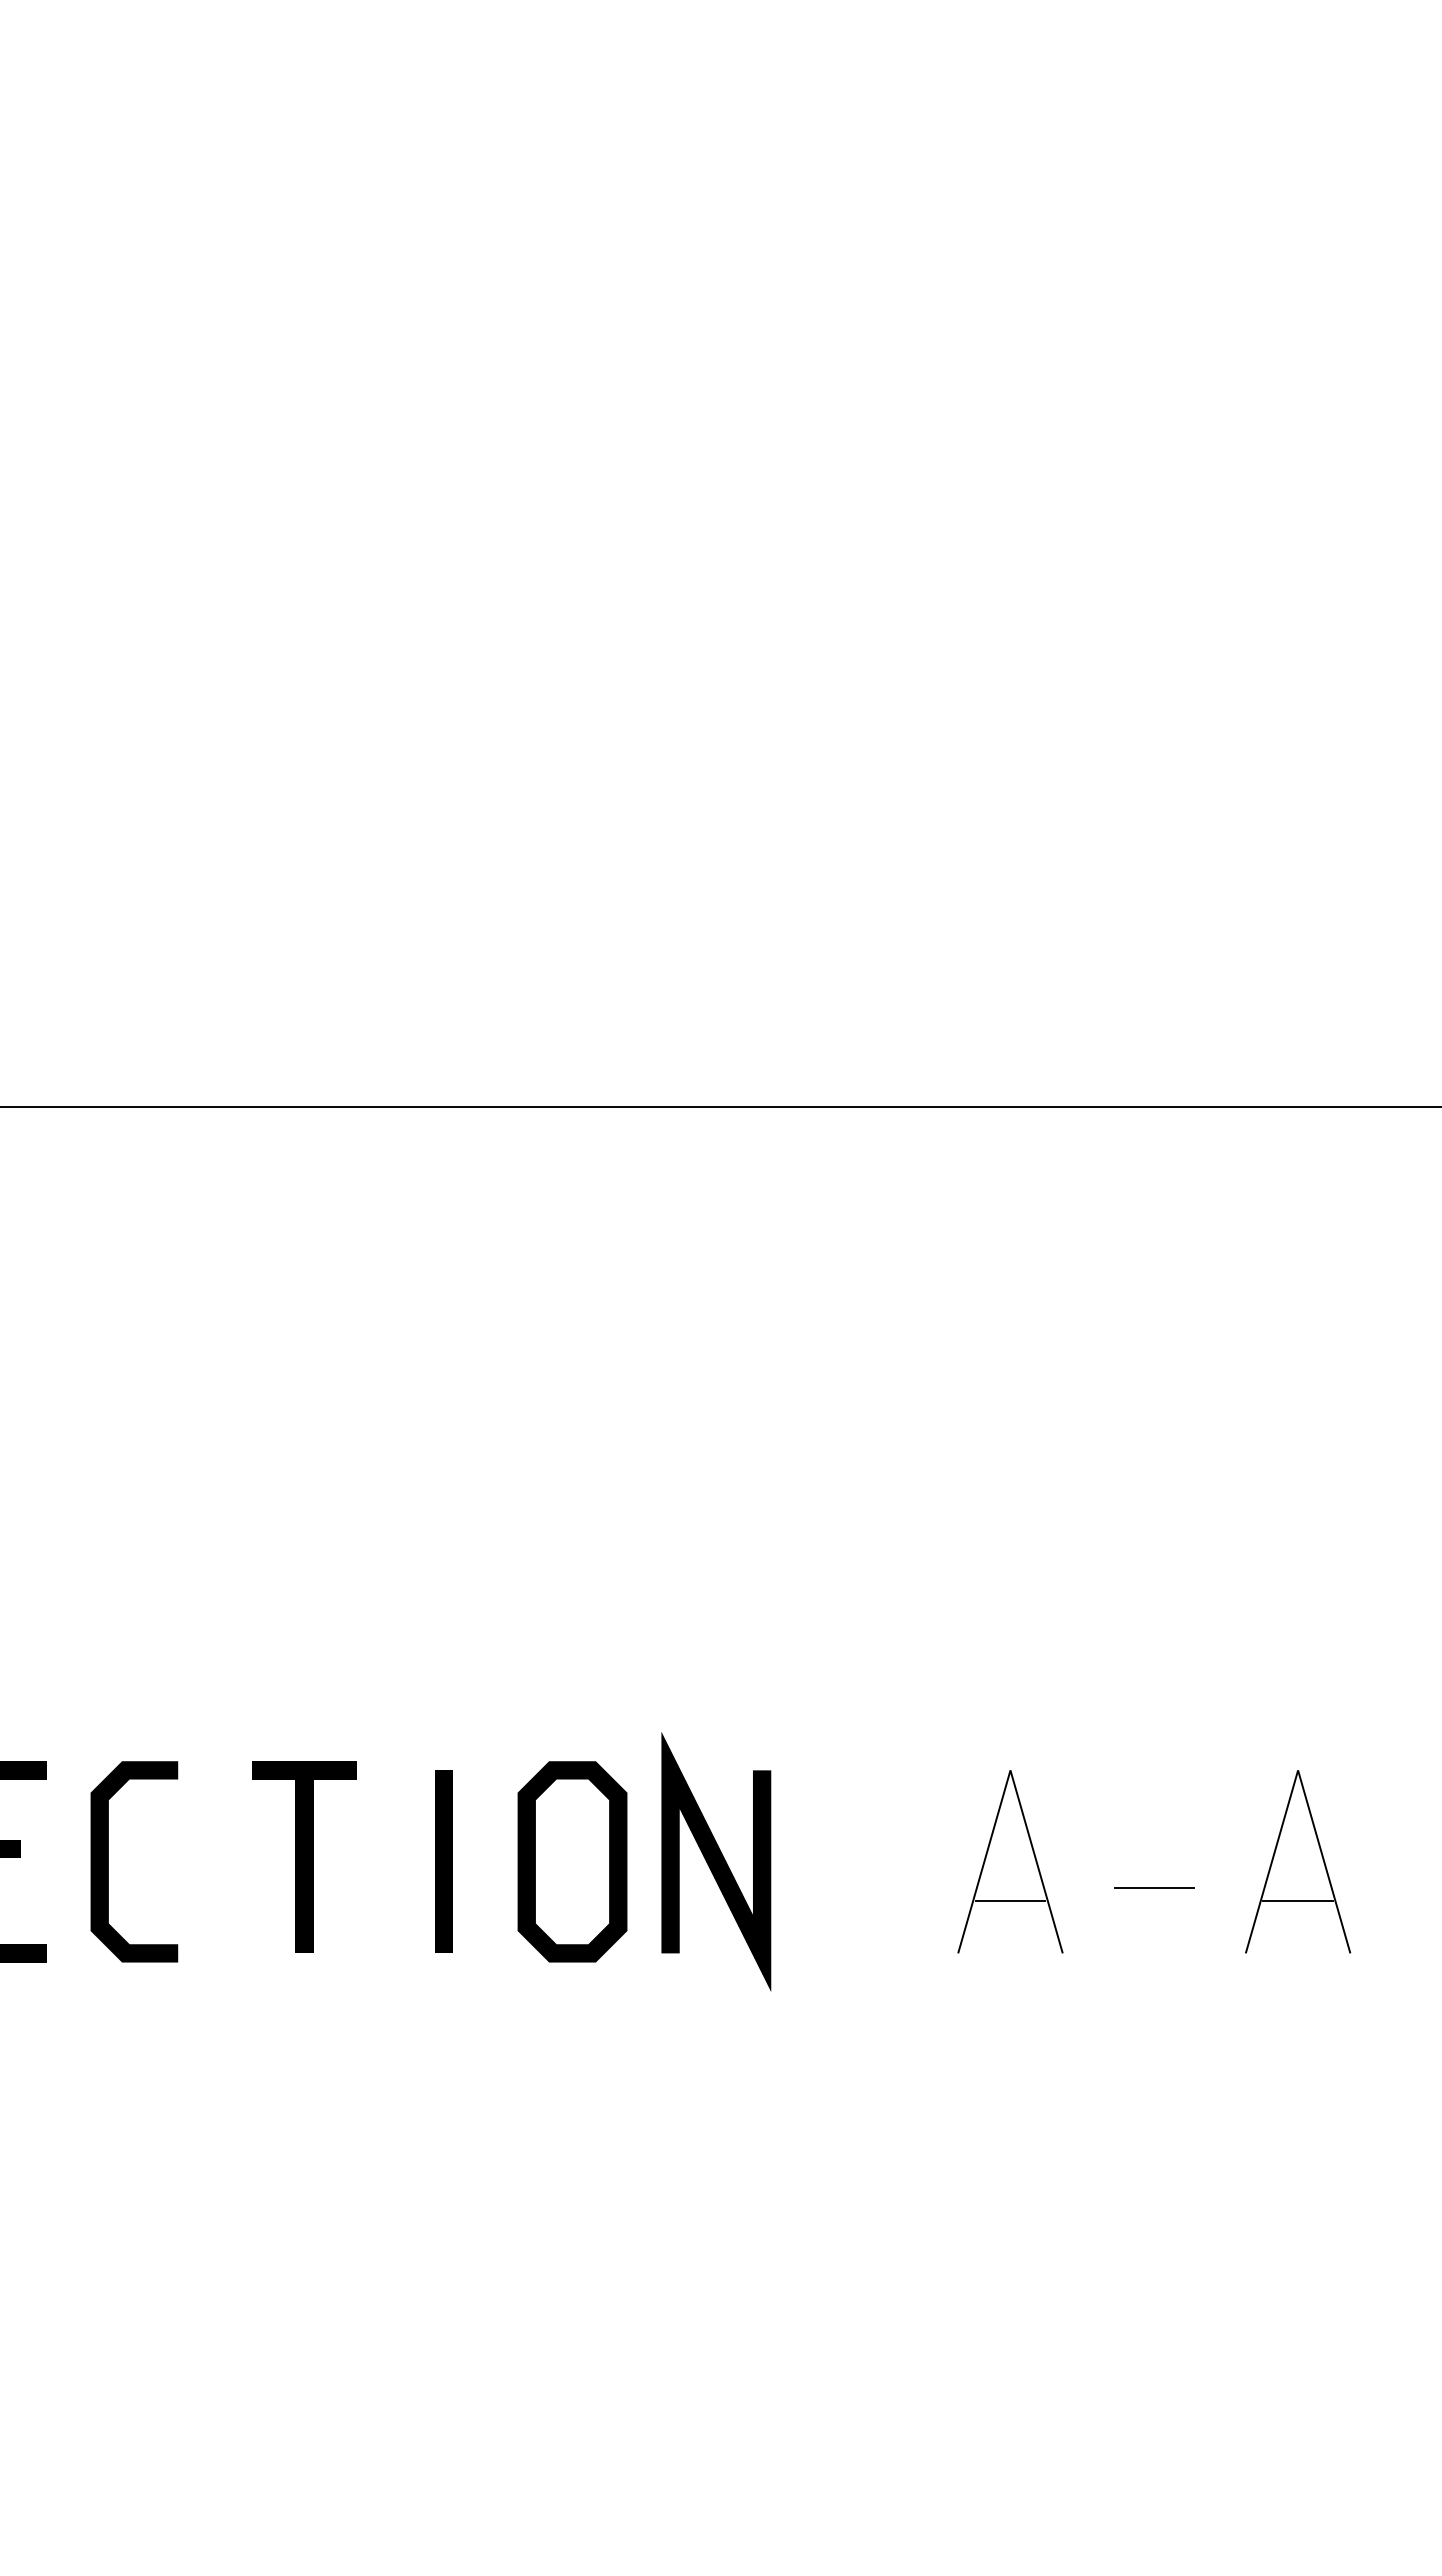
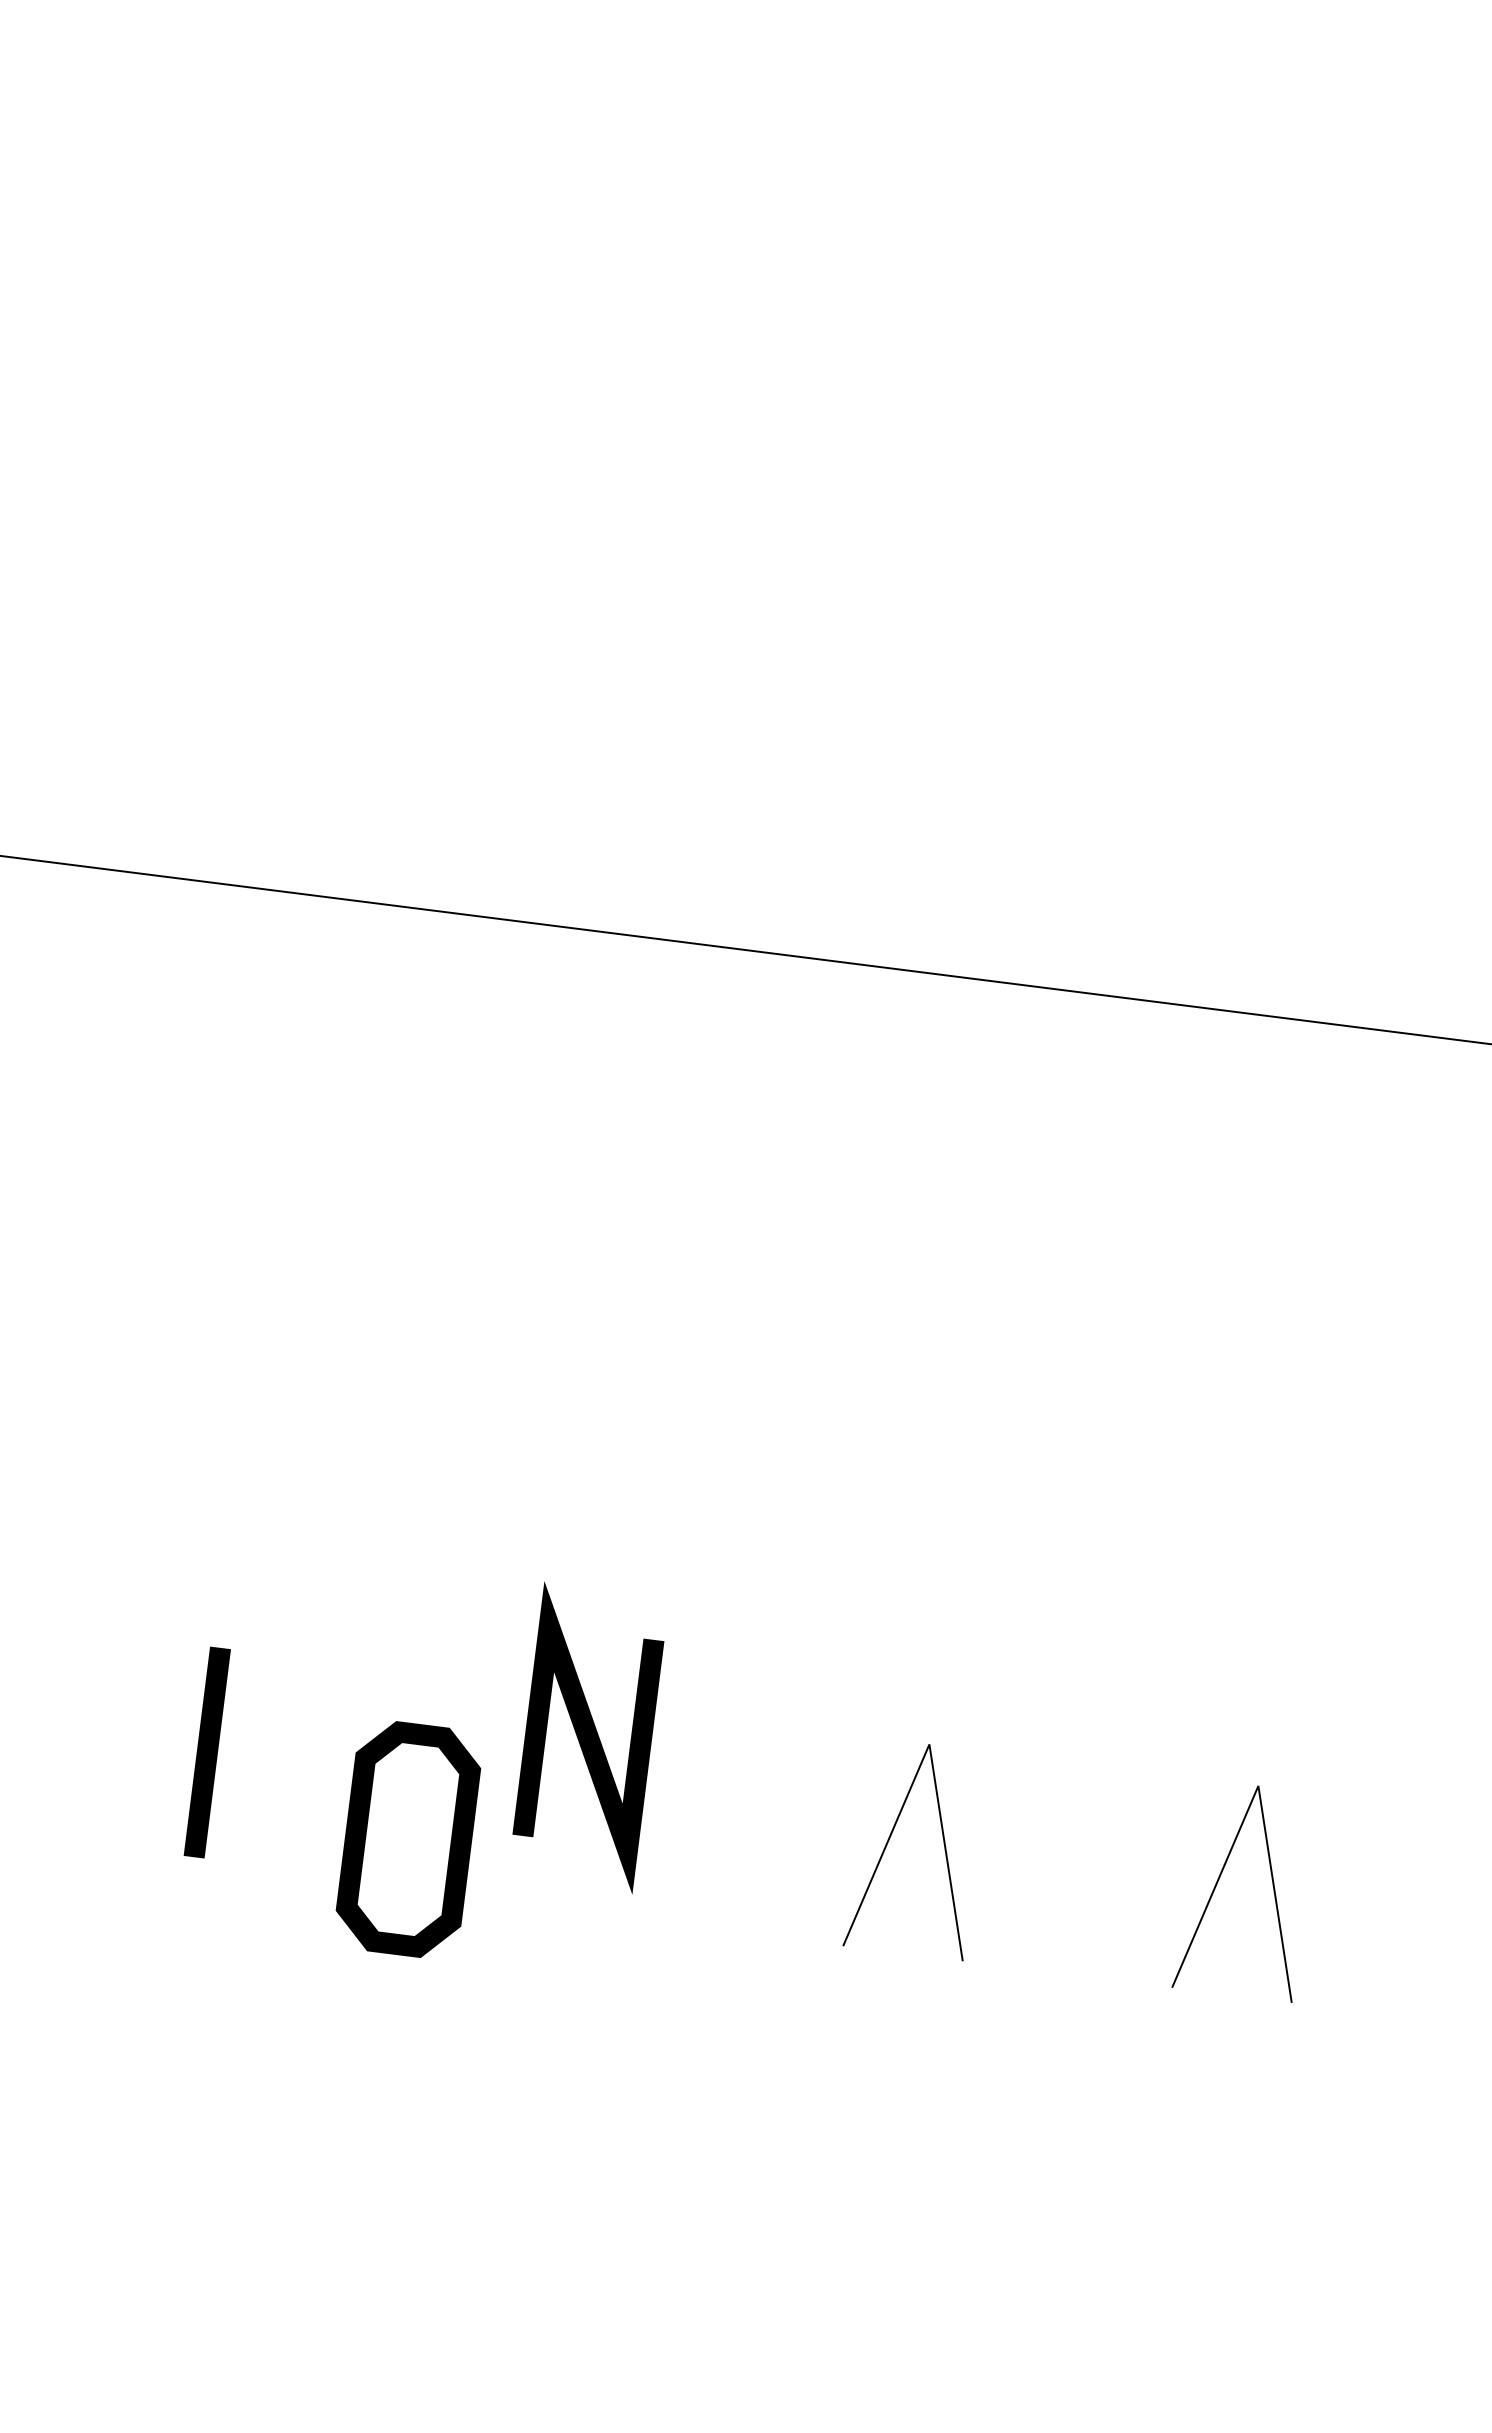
part: (304, 1856) -> (109, 1740), removed
line: (443, 1861) -> (206, 1752), moved
part: (572, 1861) -> (408, 1839), moved
line: (716, 1861) -> (588, 1737), moved
line: (1154, 1887) -> (1077, 1899), removed
line: (1010, 1901) -> (910, 1894), removed
line: (1297, 1901) -> (1238, 1935), removed

